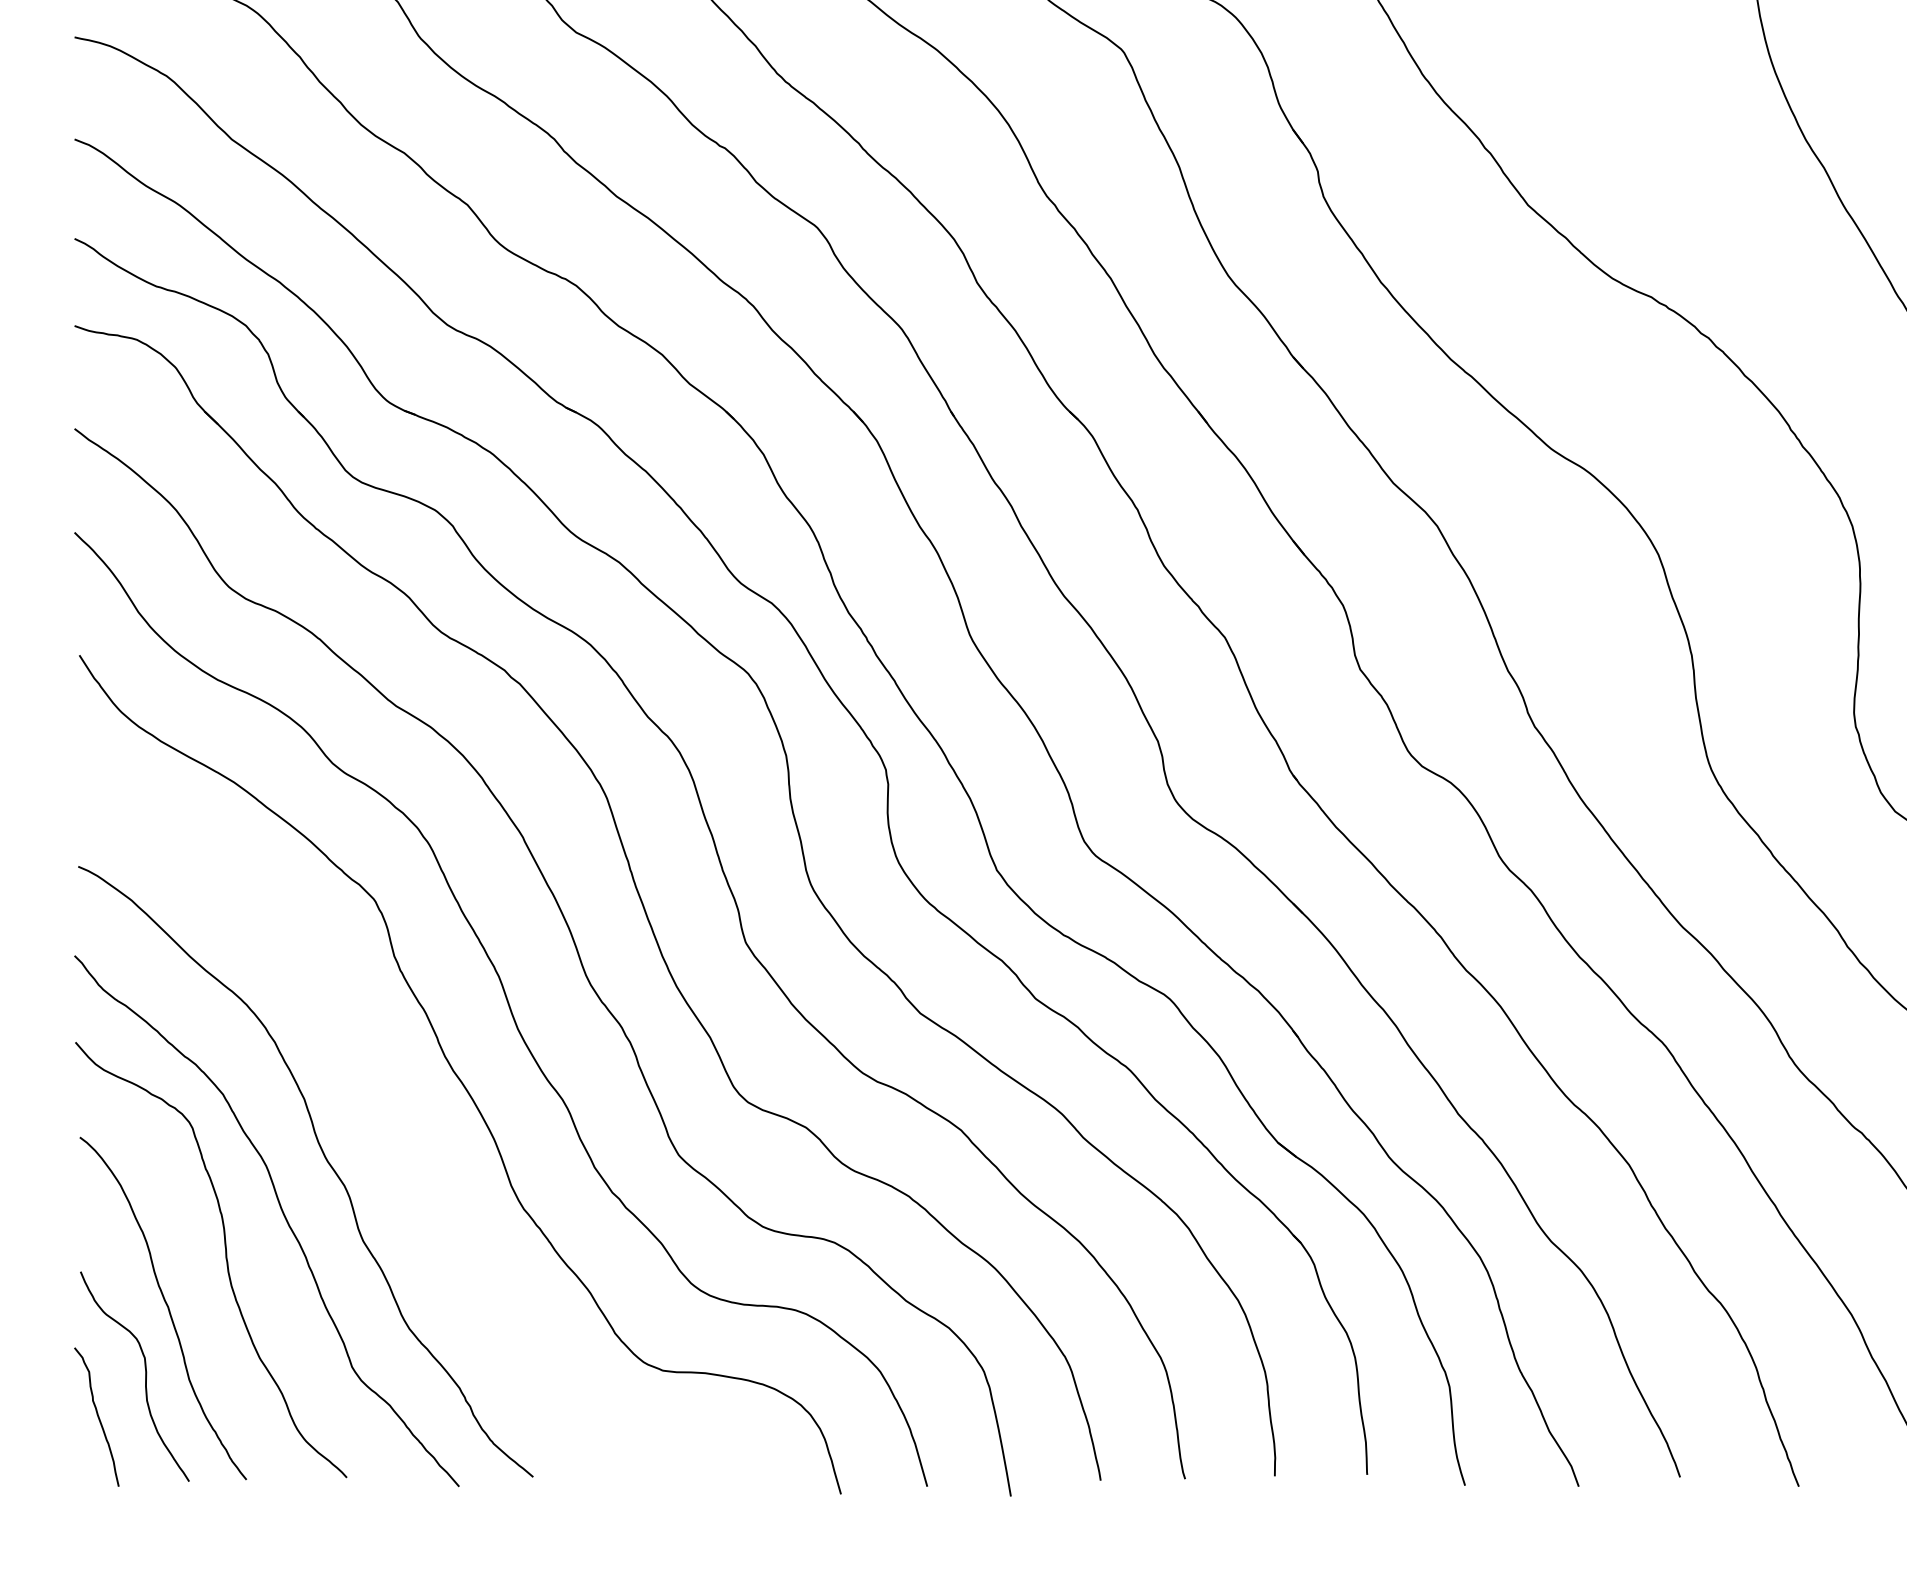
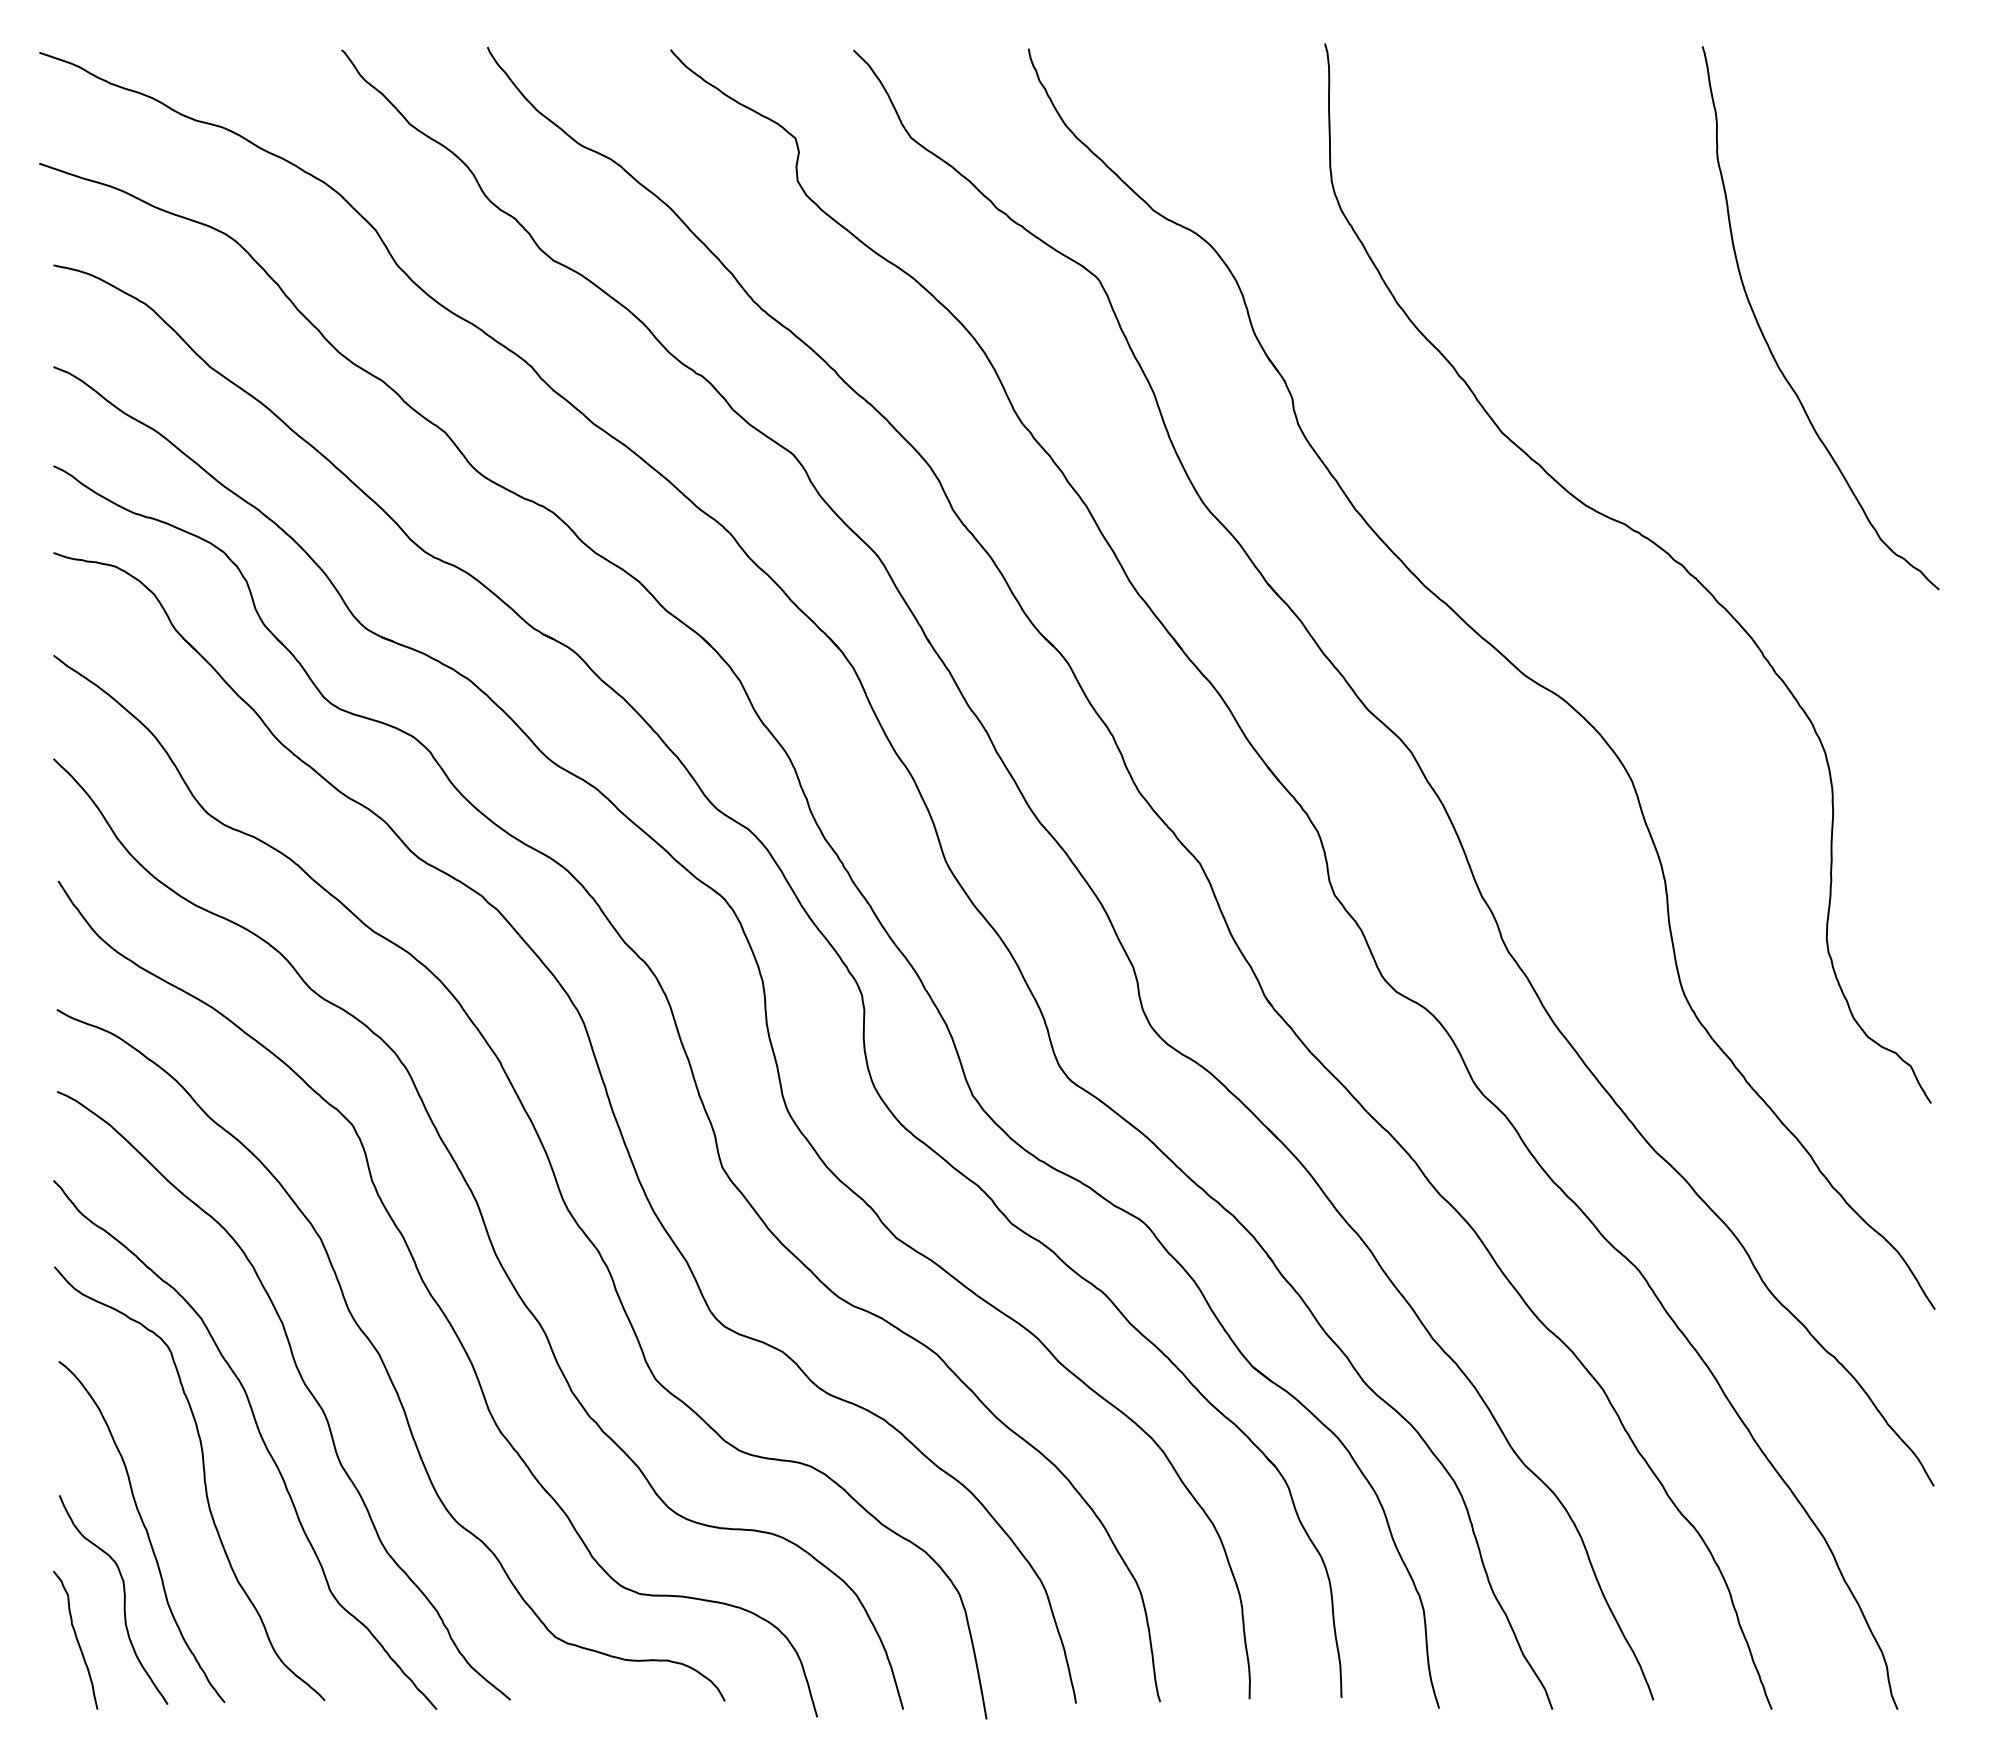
curve: (404, 1134) -> (382, 1358), added

